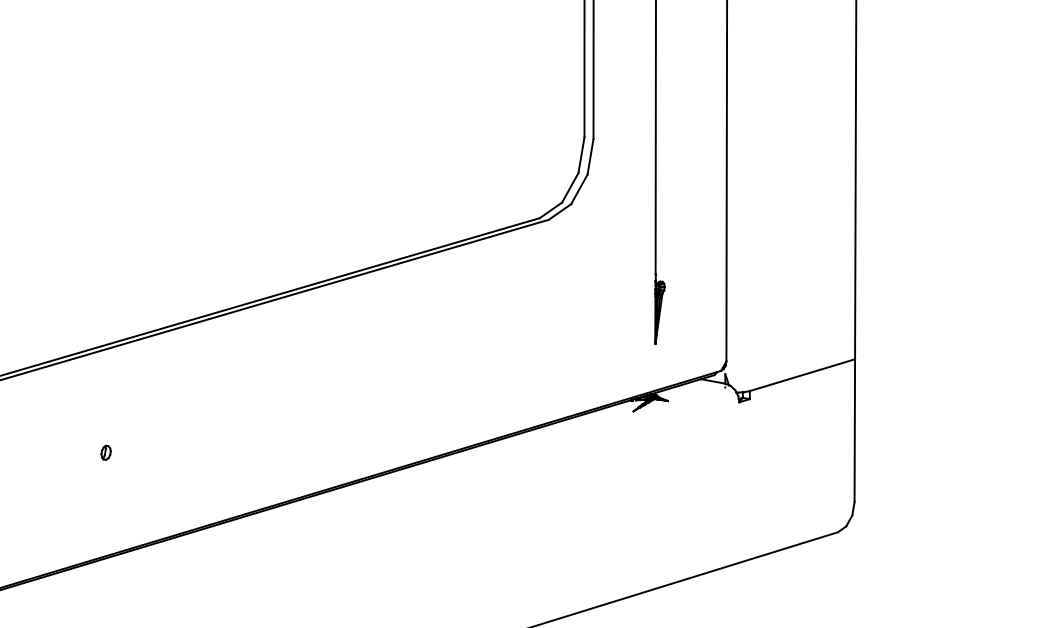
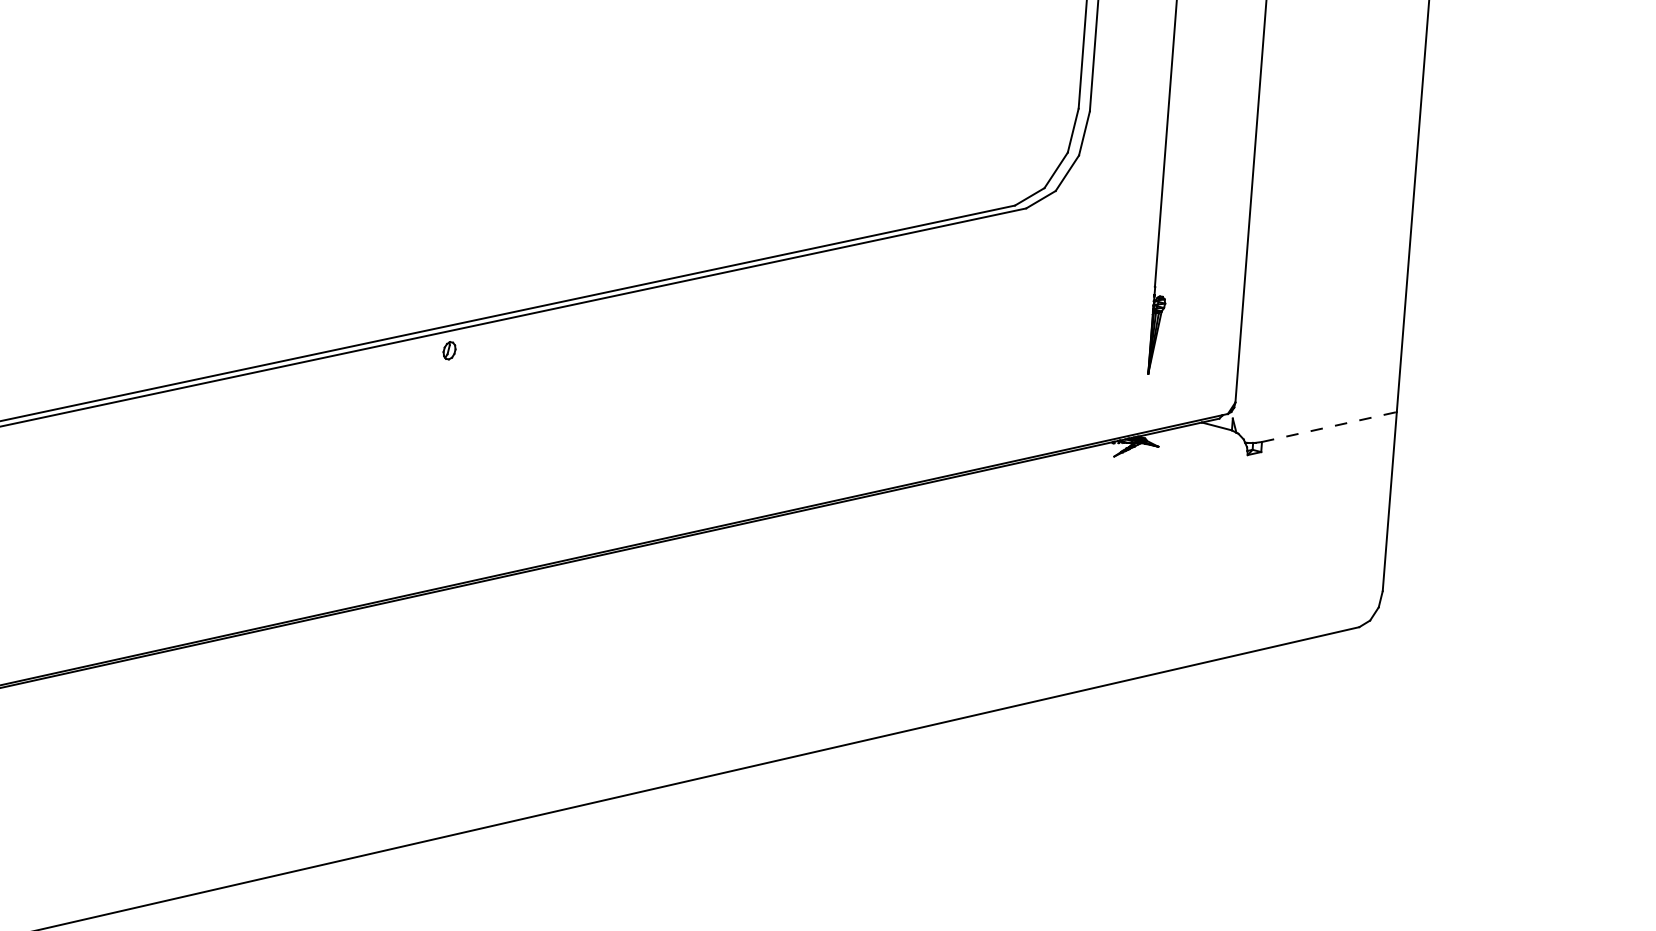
line: (802, 374) -> (1329, 426), solid -> dashed
part: (106, 452) -> (449, 350), moved

